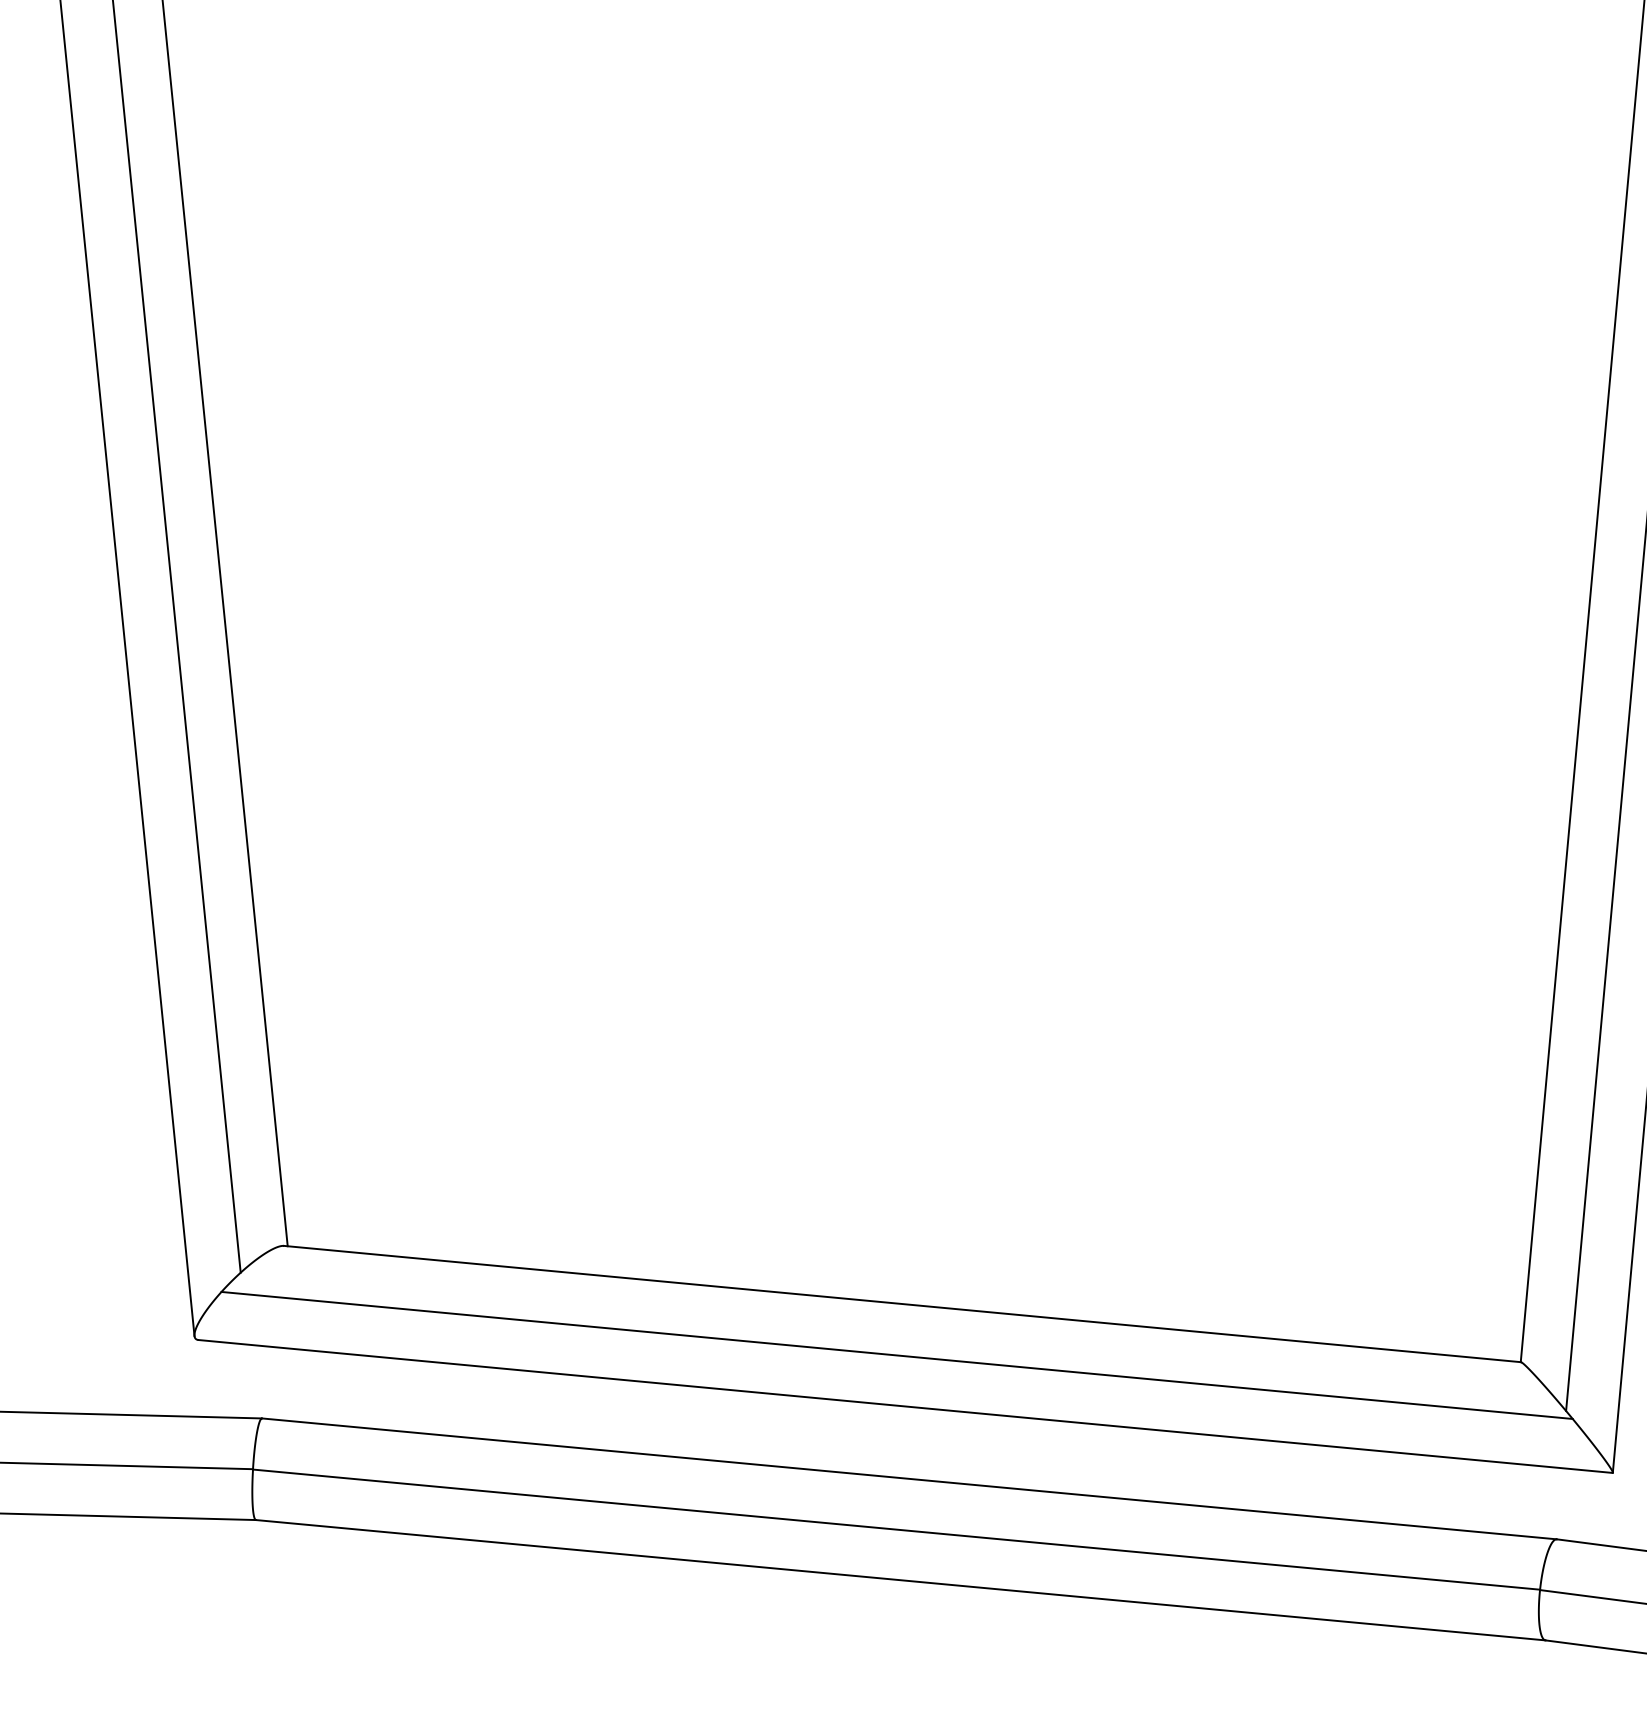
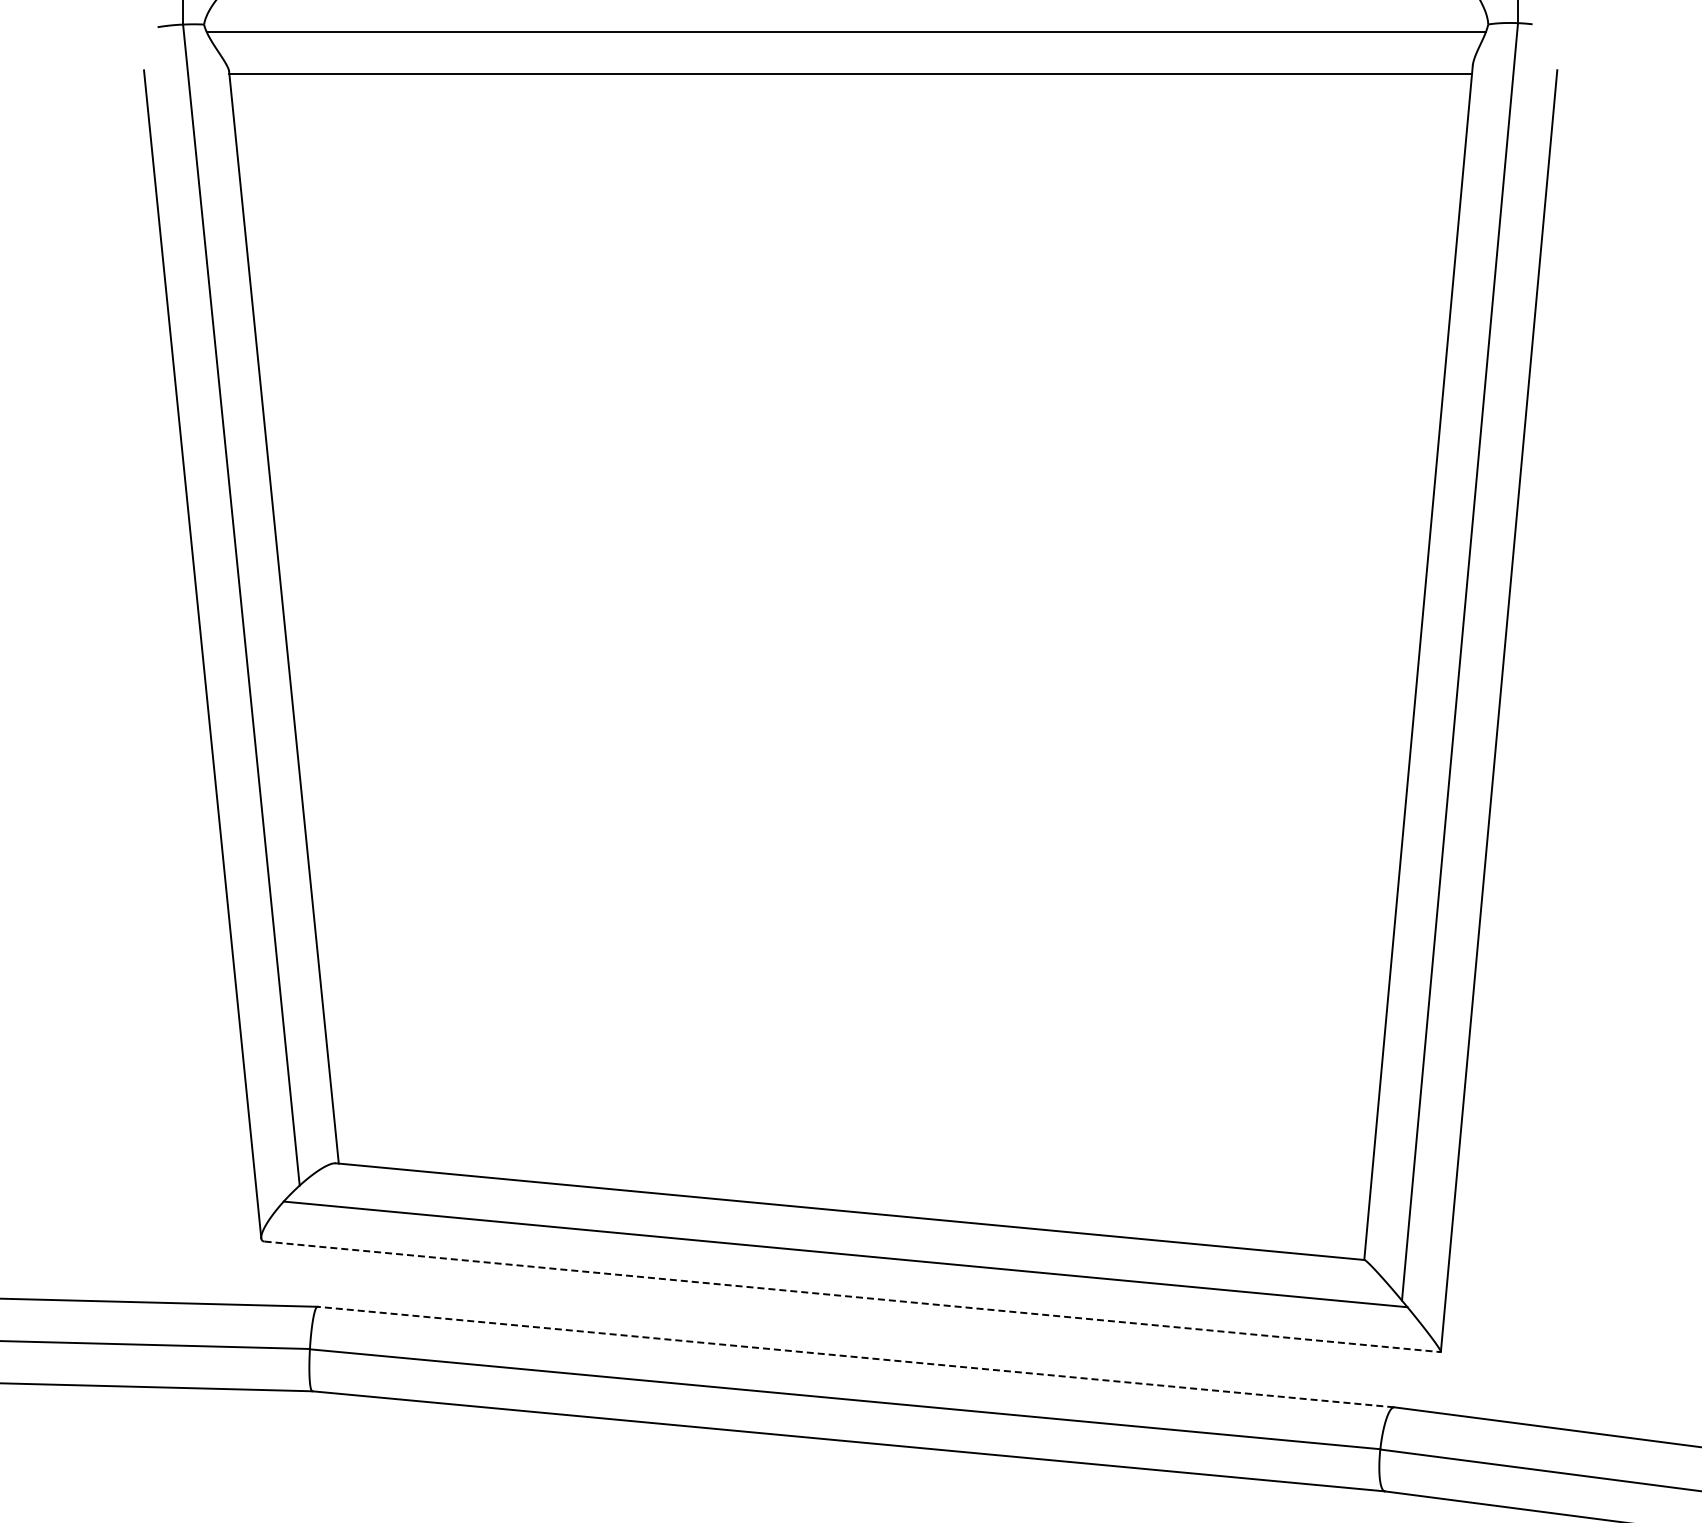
line: (905, 1406) -> (852, 1296), solid -> dashed
line: (908, 1479) -> (855, 1357), solid -> dashed

